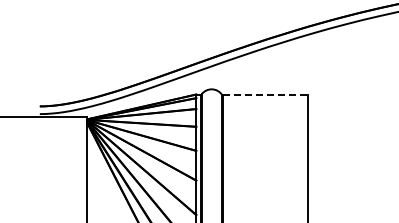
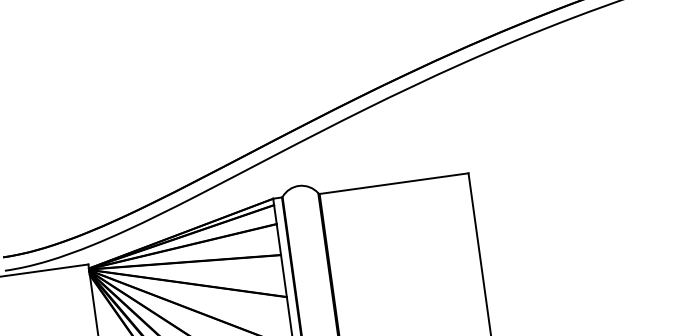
line: (265, 95) -> (394, 183), dashed -> solid

